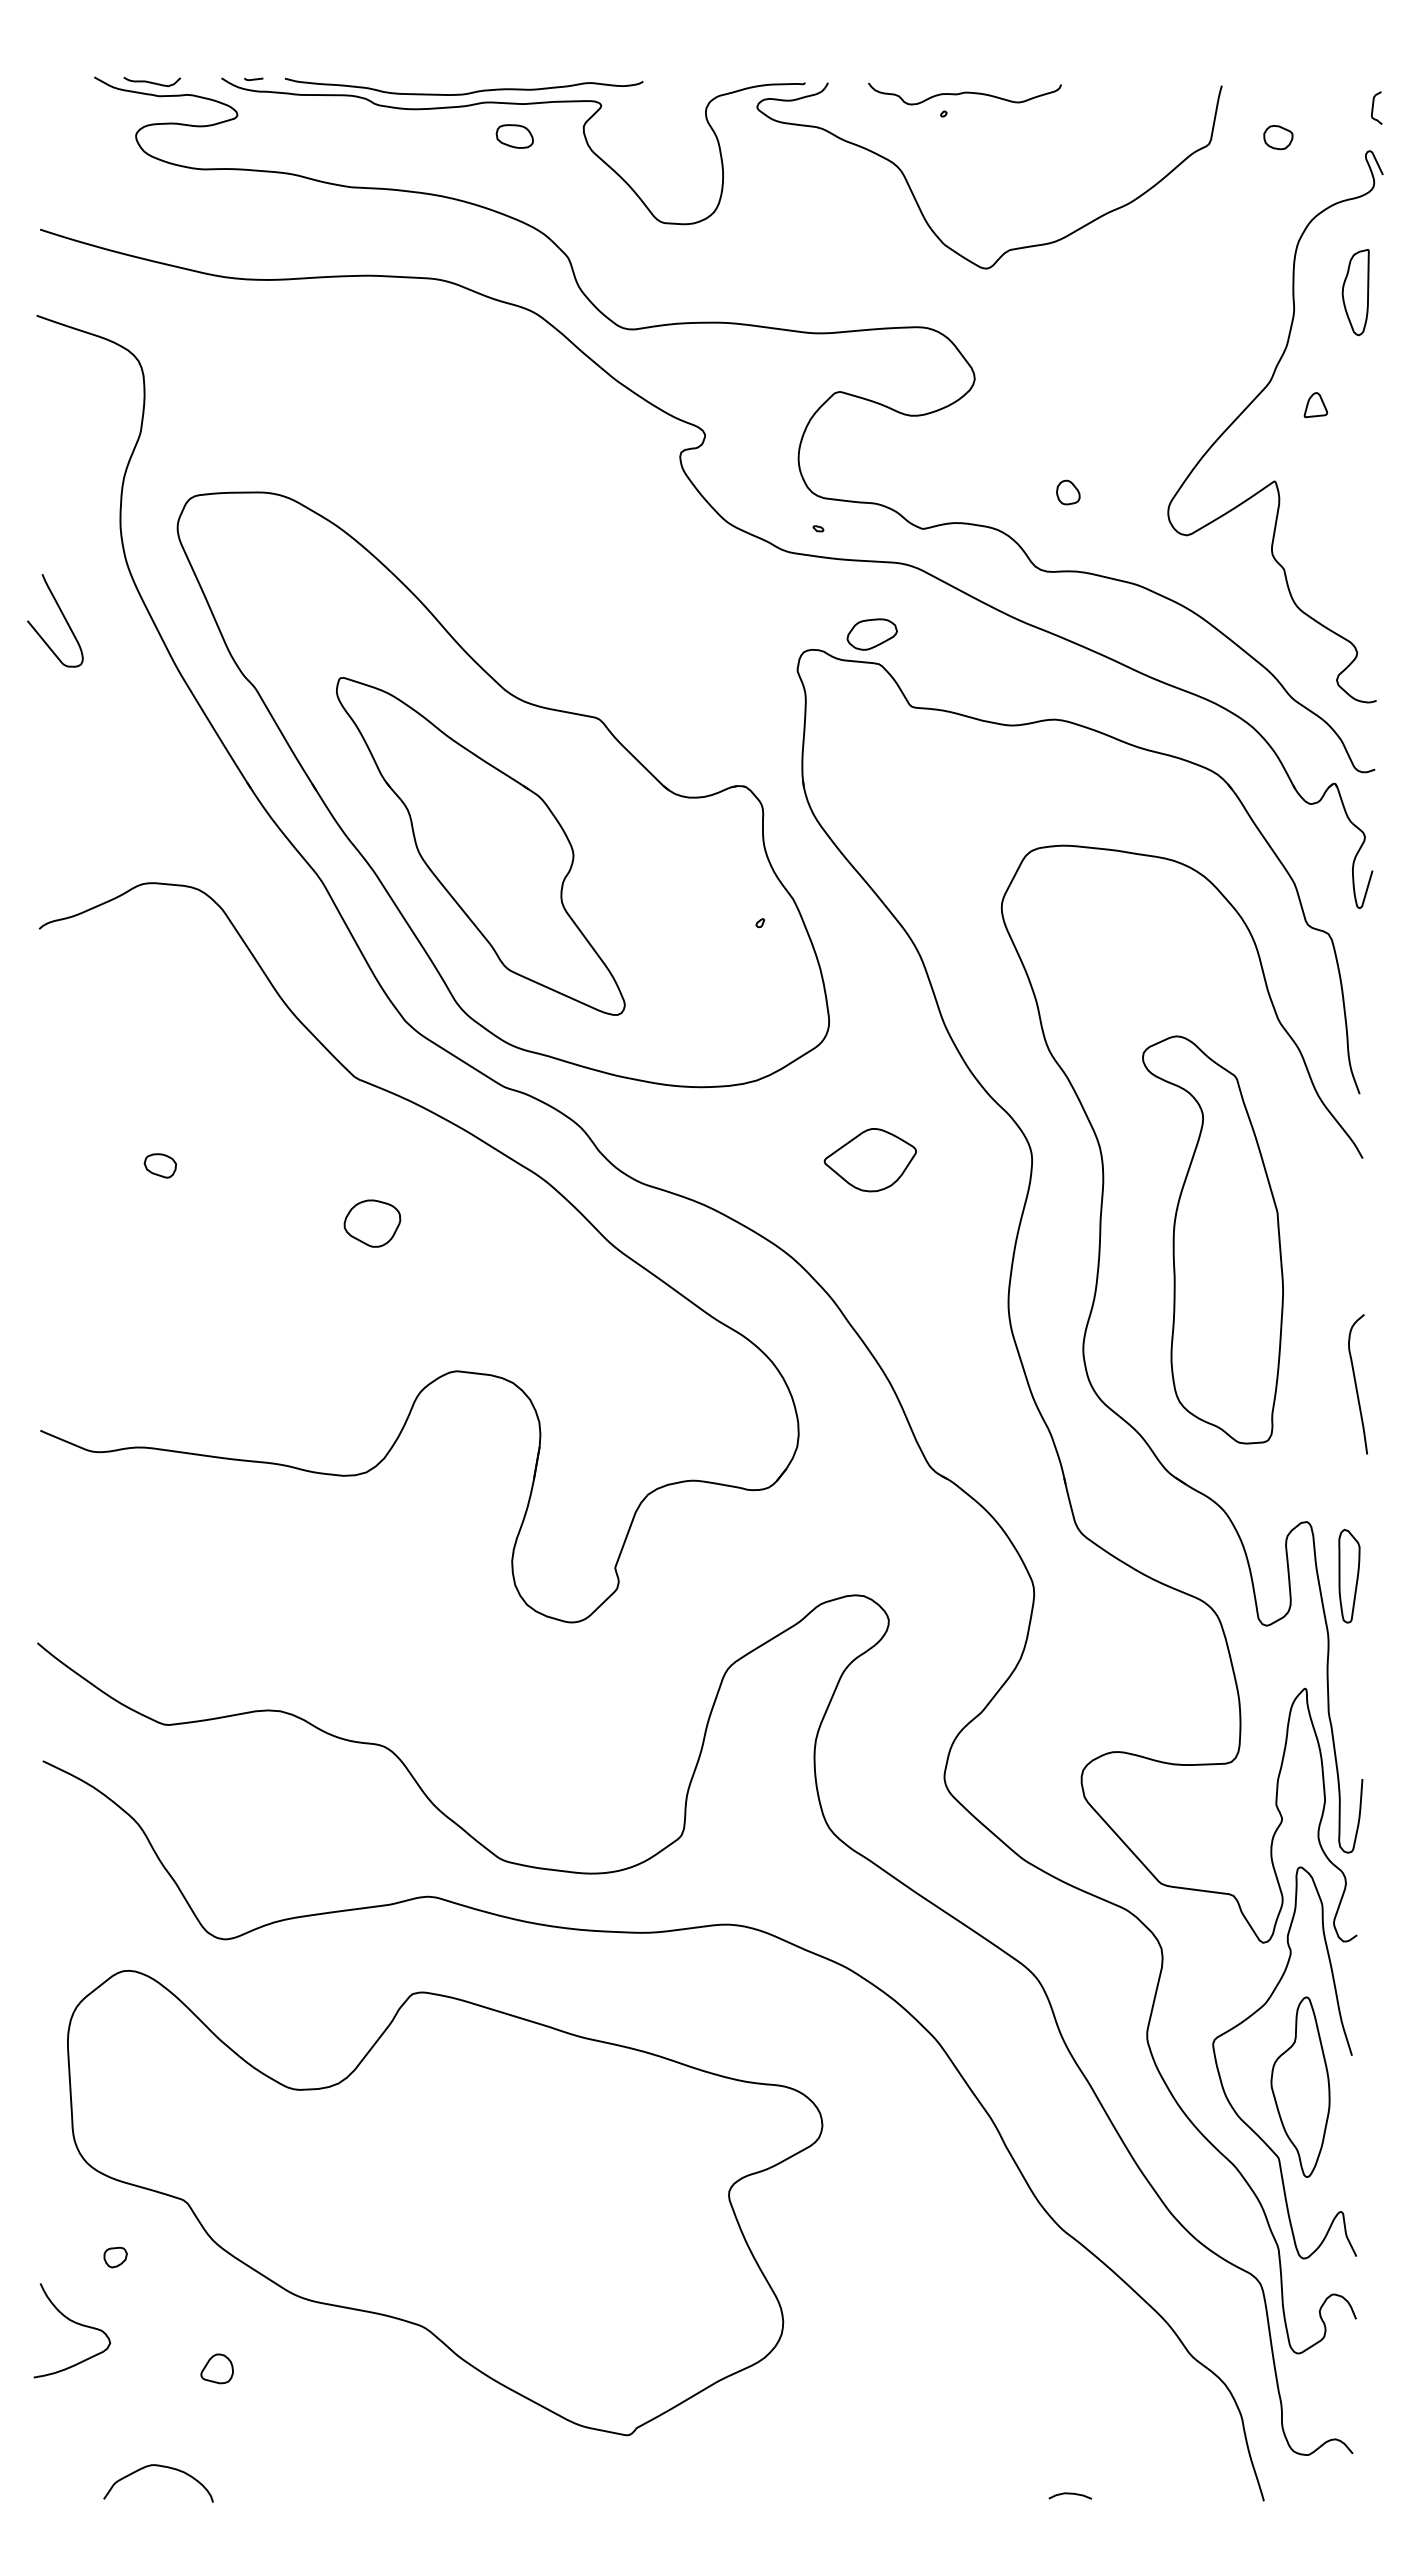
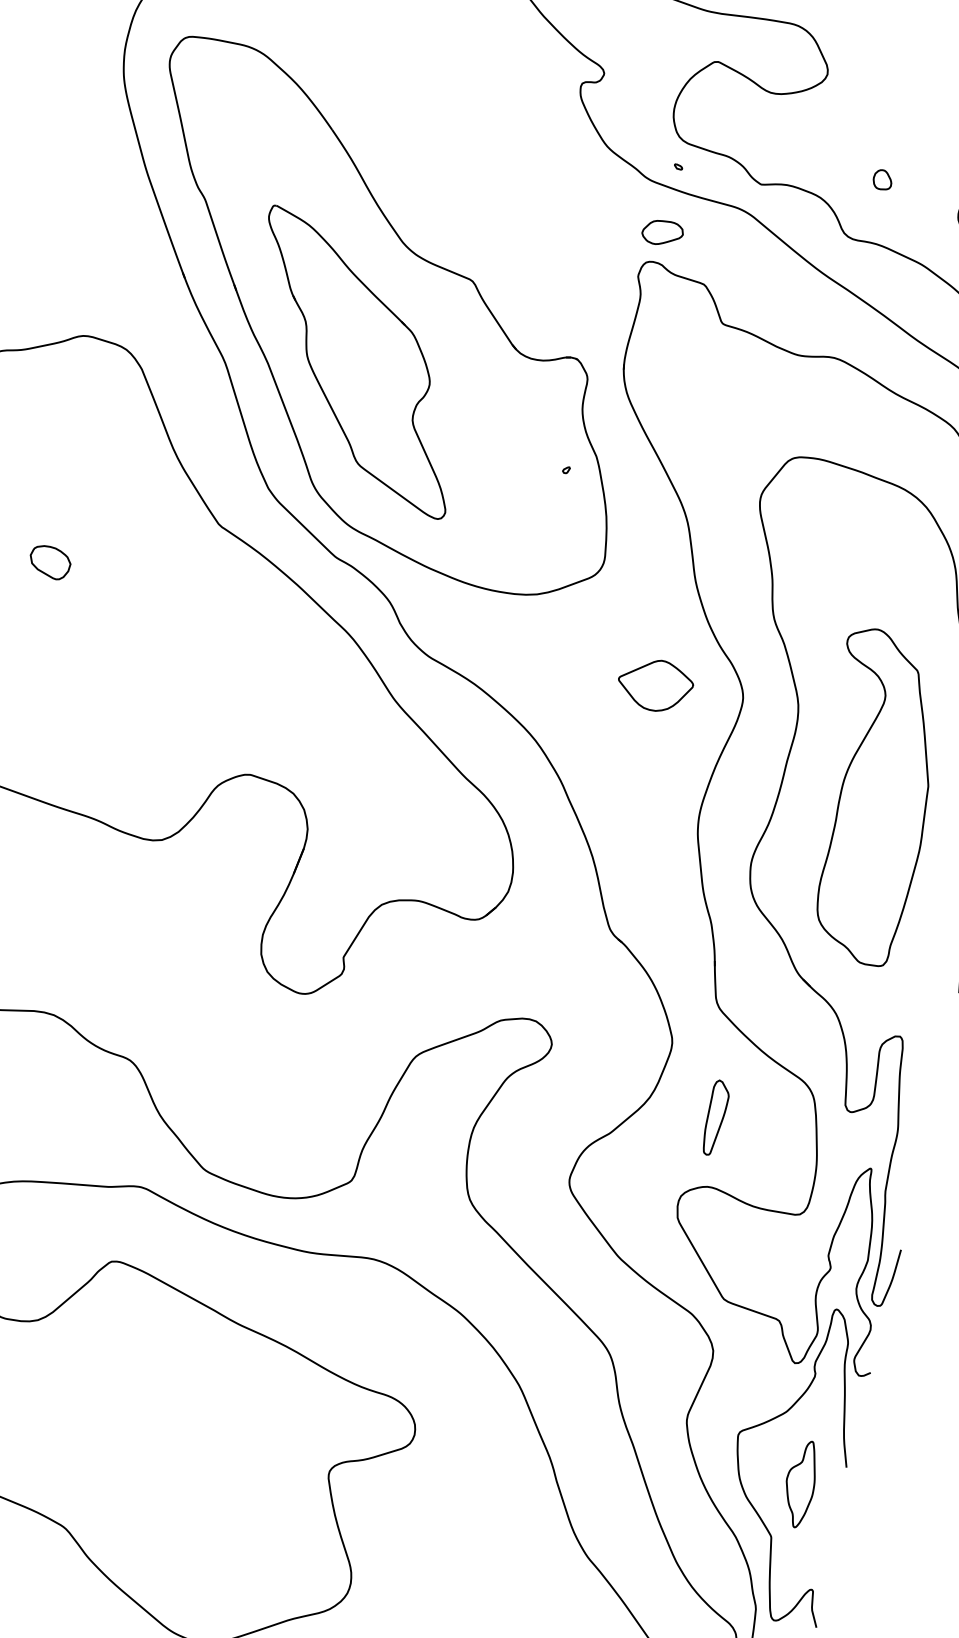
curve: (63, 617) -> (64, 111), removed
part: (871, 634) -> (662, 232), moved
part: (869, 1160) -> (654, 685), moved
part: (159, 1165) -> (49, 561), size x1.6
part: (372, 1223) -> (208, 643), removed
part: (1349, 1575) -> (716, 1117), moved
part: (1300, 2086) -> (800, 1483), size x0.6

